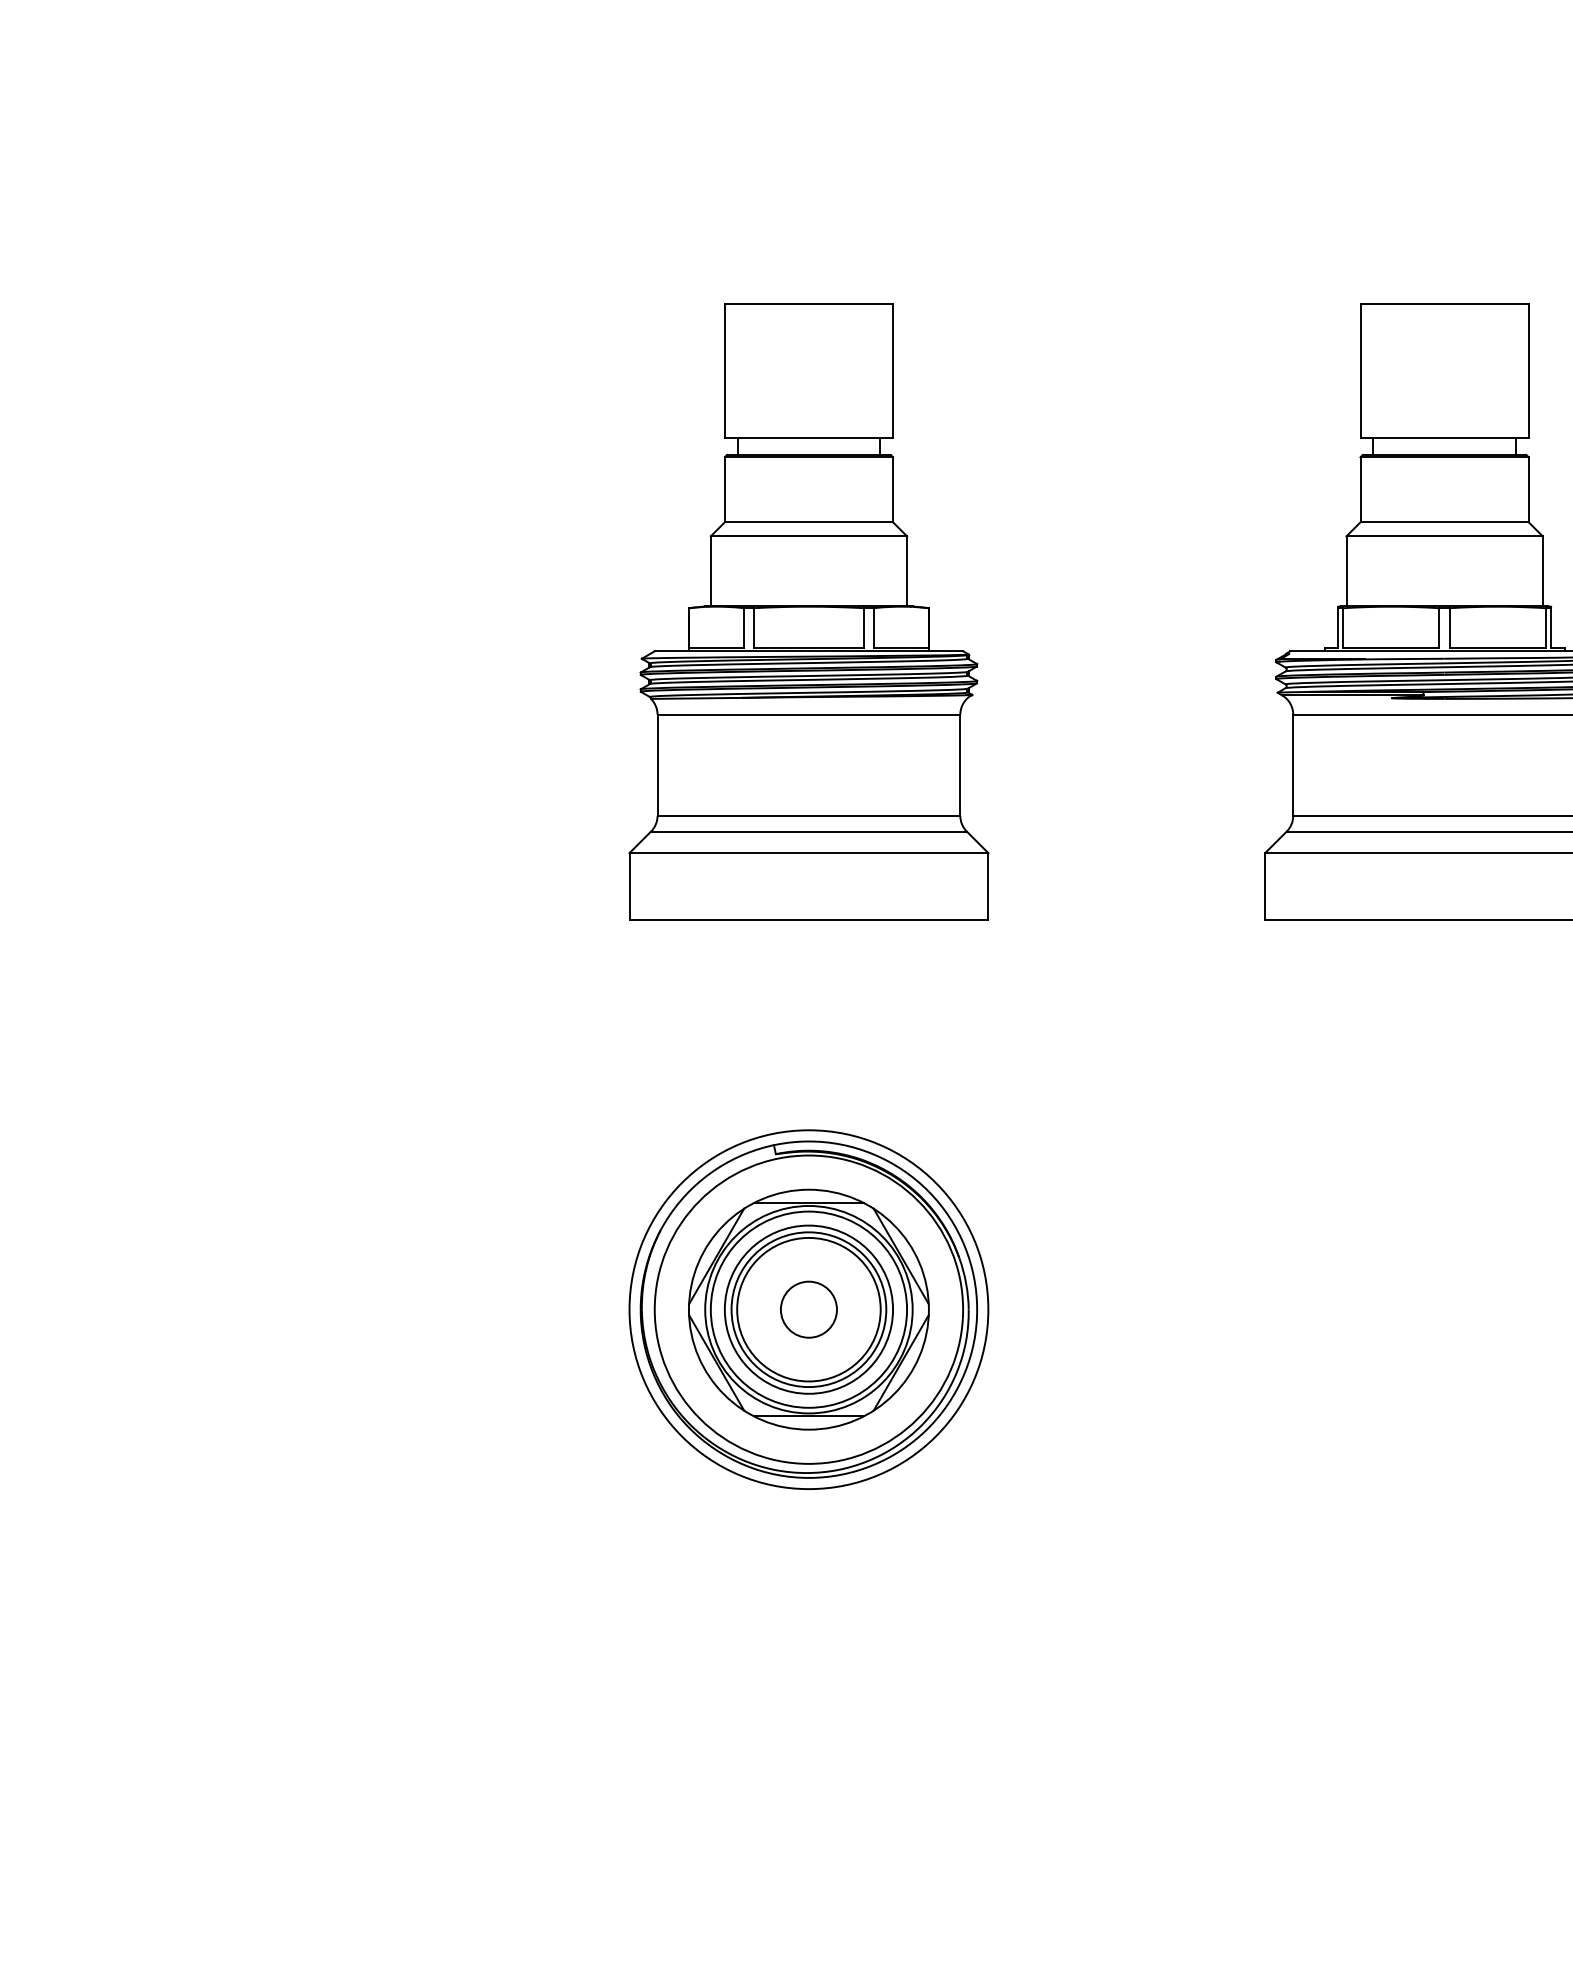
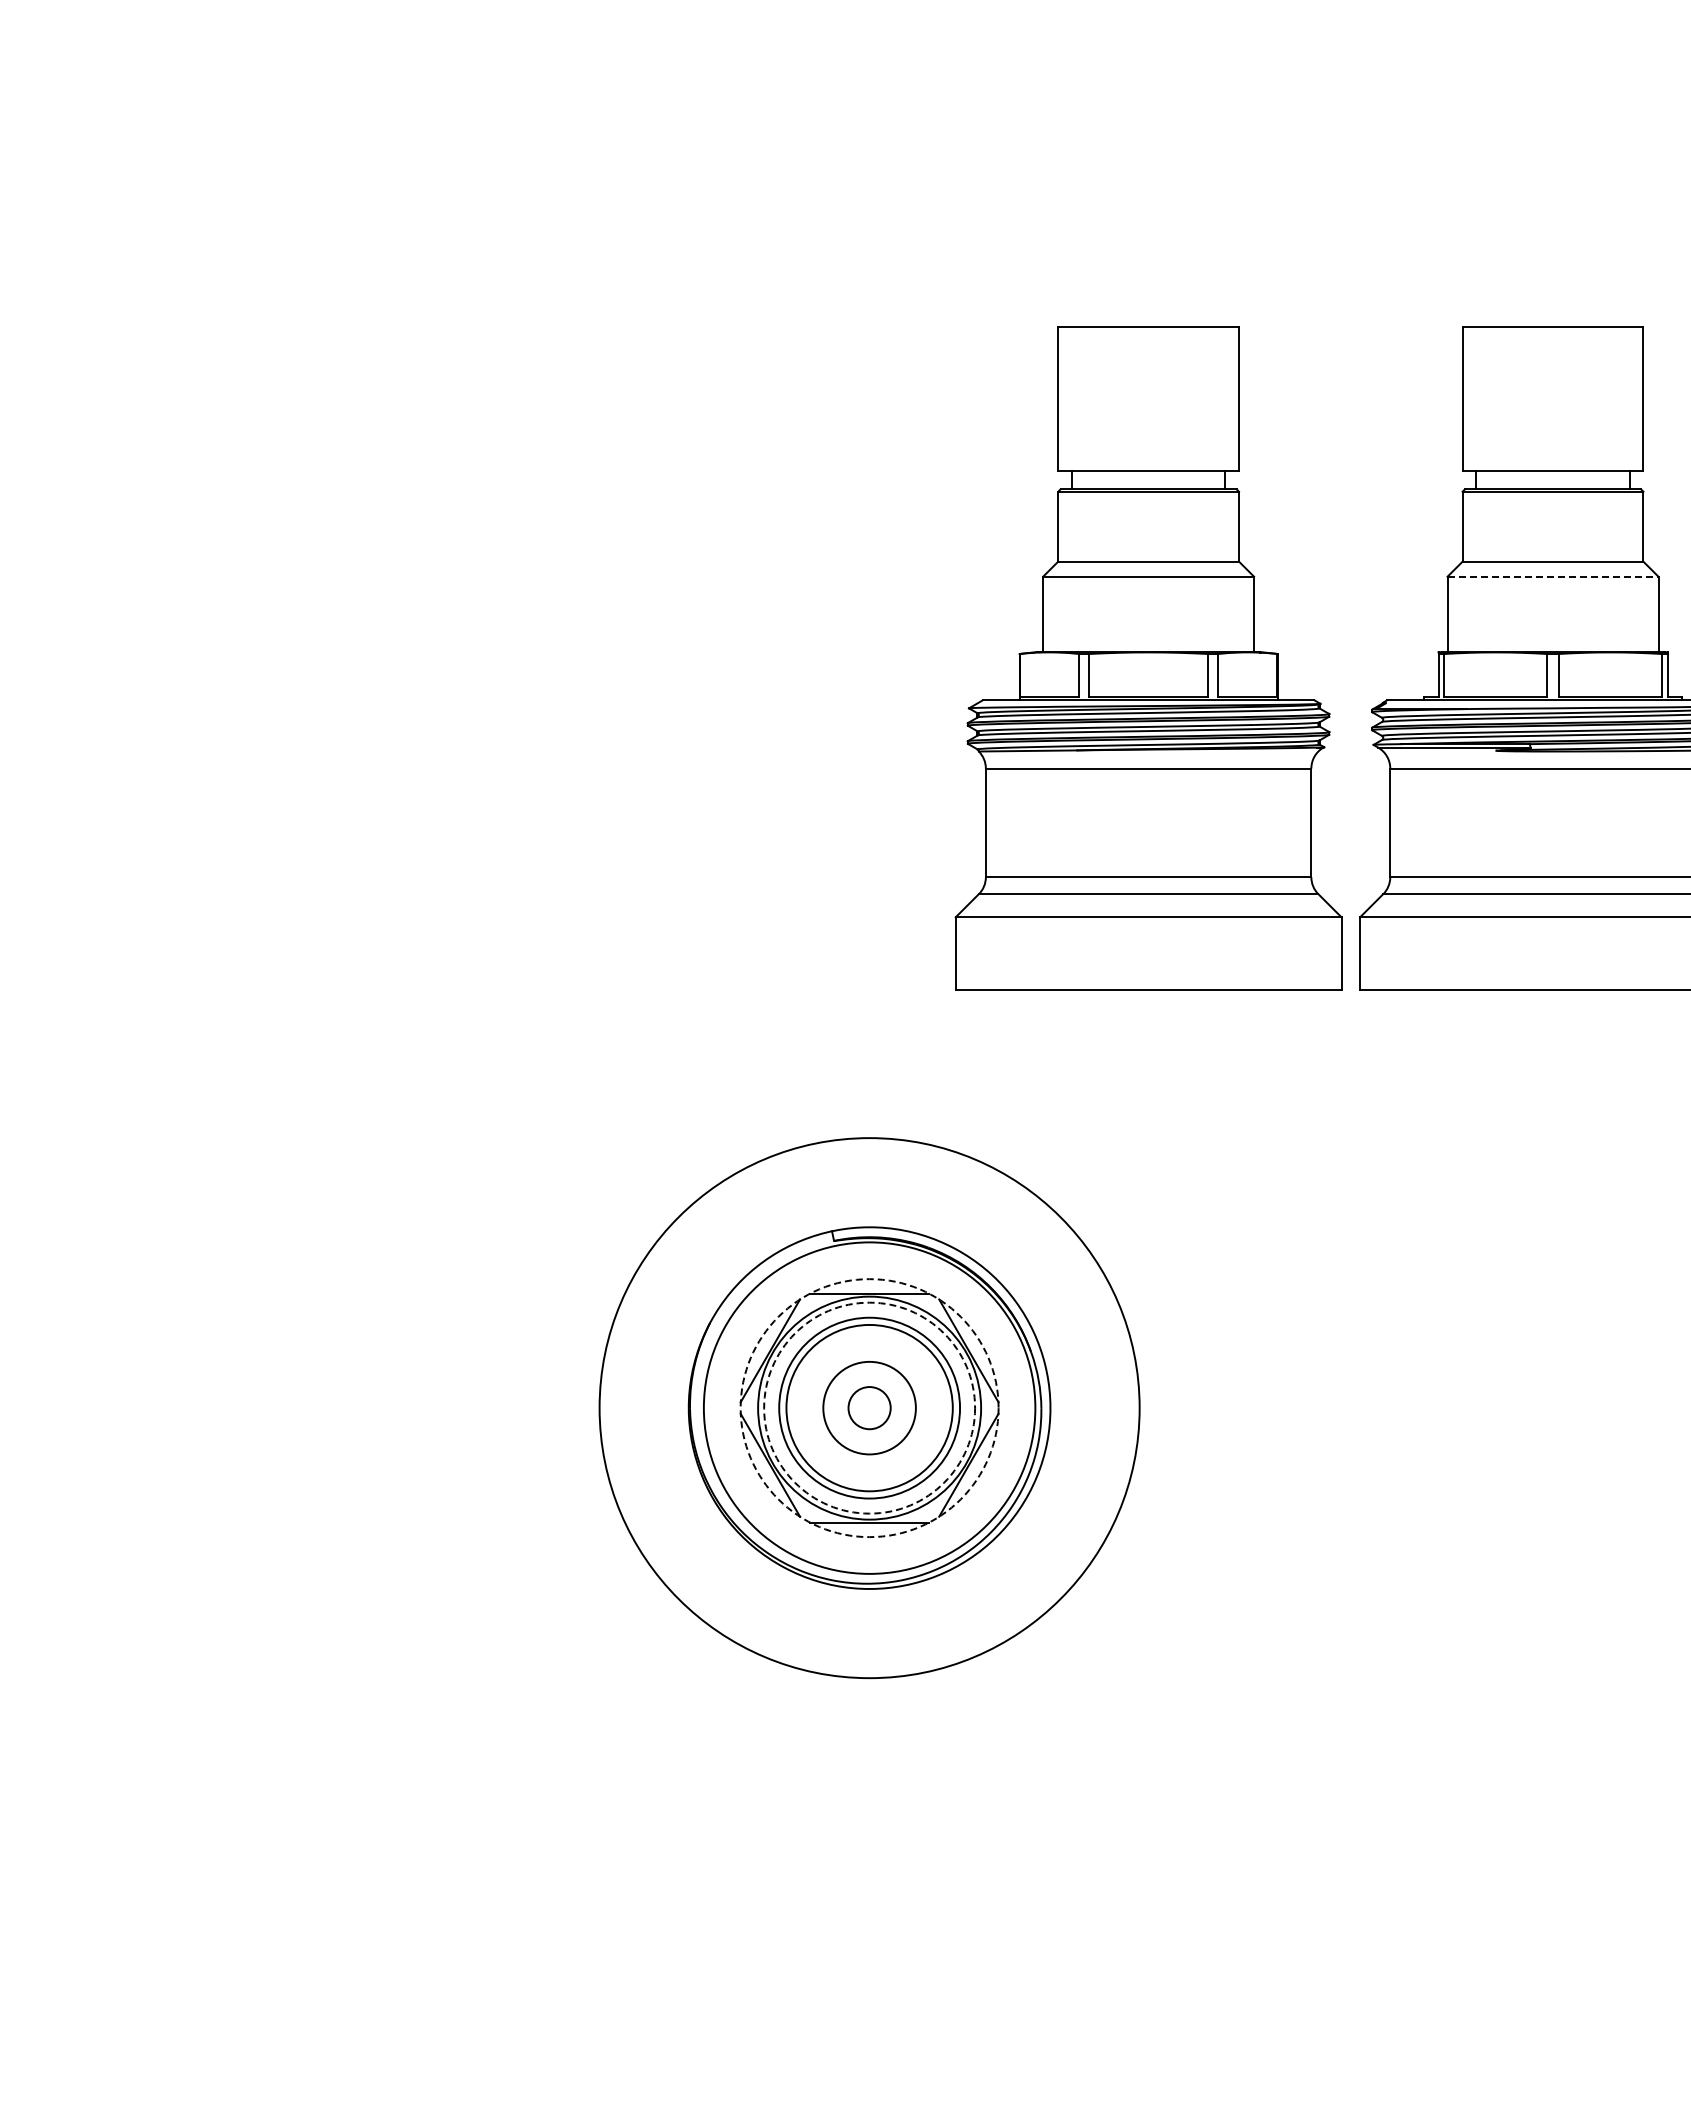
line: (1445, 536) -> (1553, 576), solid -> dashed
part: (808, 612) -> (1148, 658), moved
circle: (808, 1309) -> (869, 1407), size x0.6
circle: (808, 1309) -> (869, 1407), solid -> dashed
circle: (808, 1310) -> (869, 1408), size x0.7
circle: (808, 1310) -> (869, 1408), size x1.4
circle: (808, 1310) -> (869, 1408), solid -> dashed

